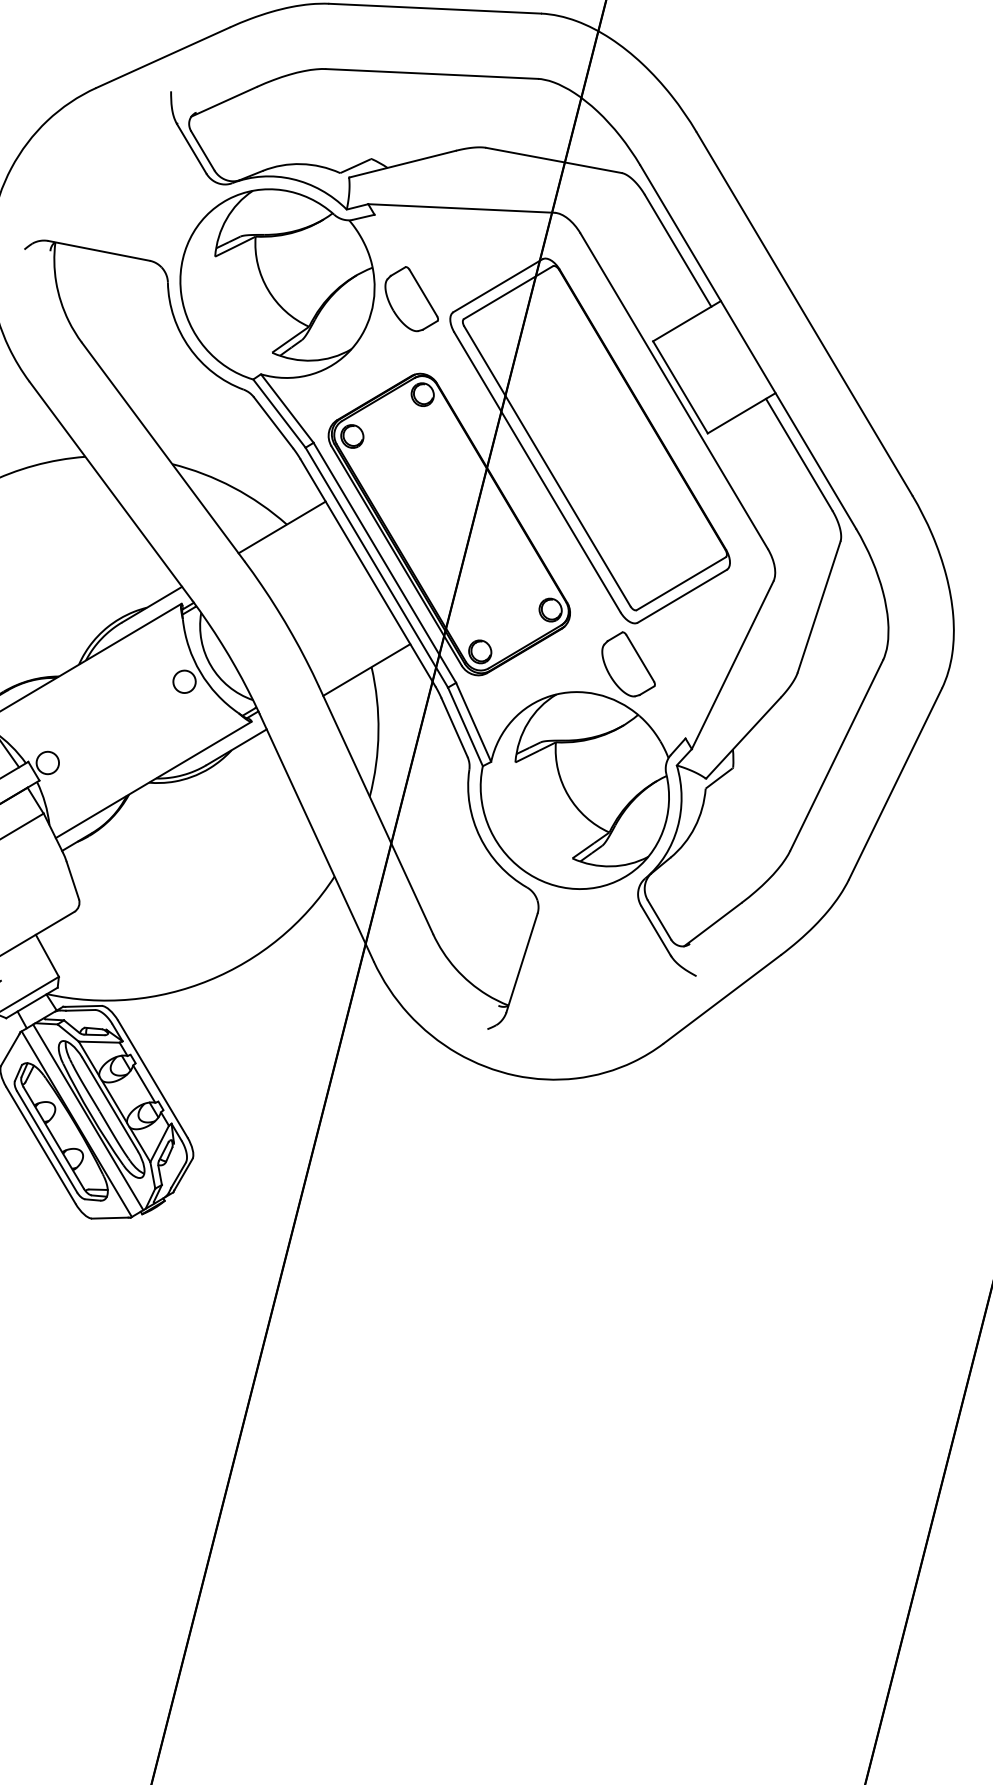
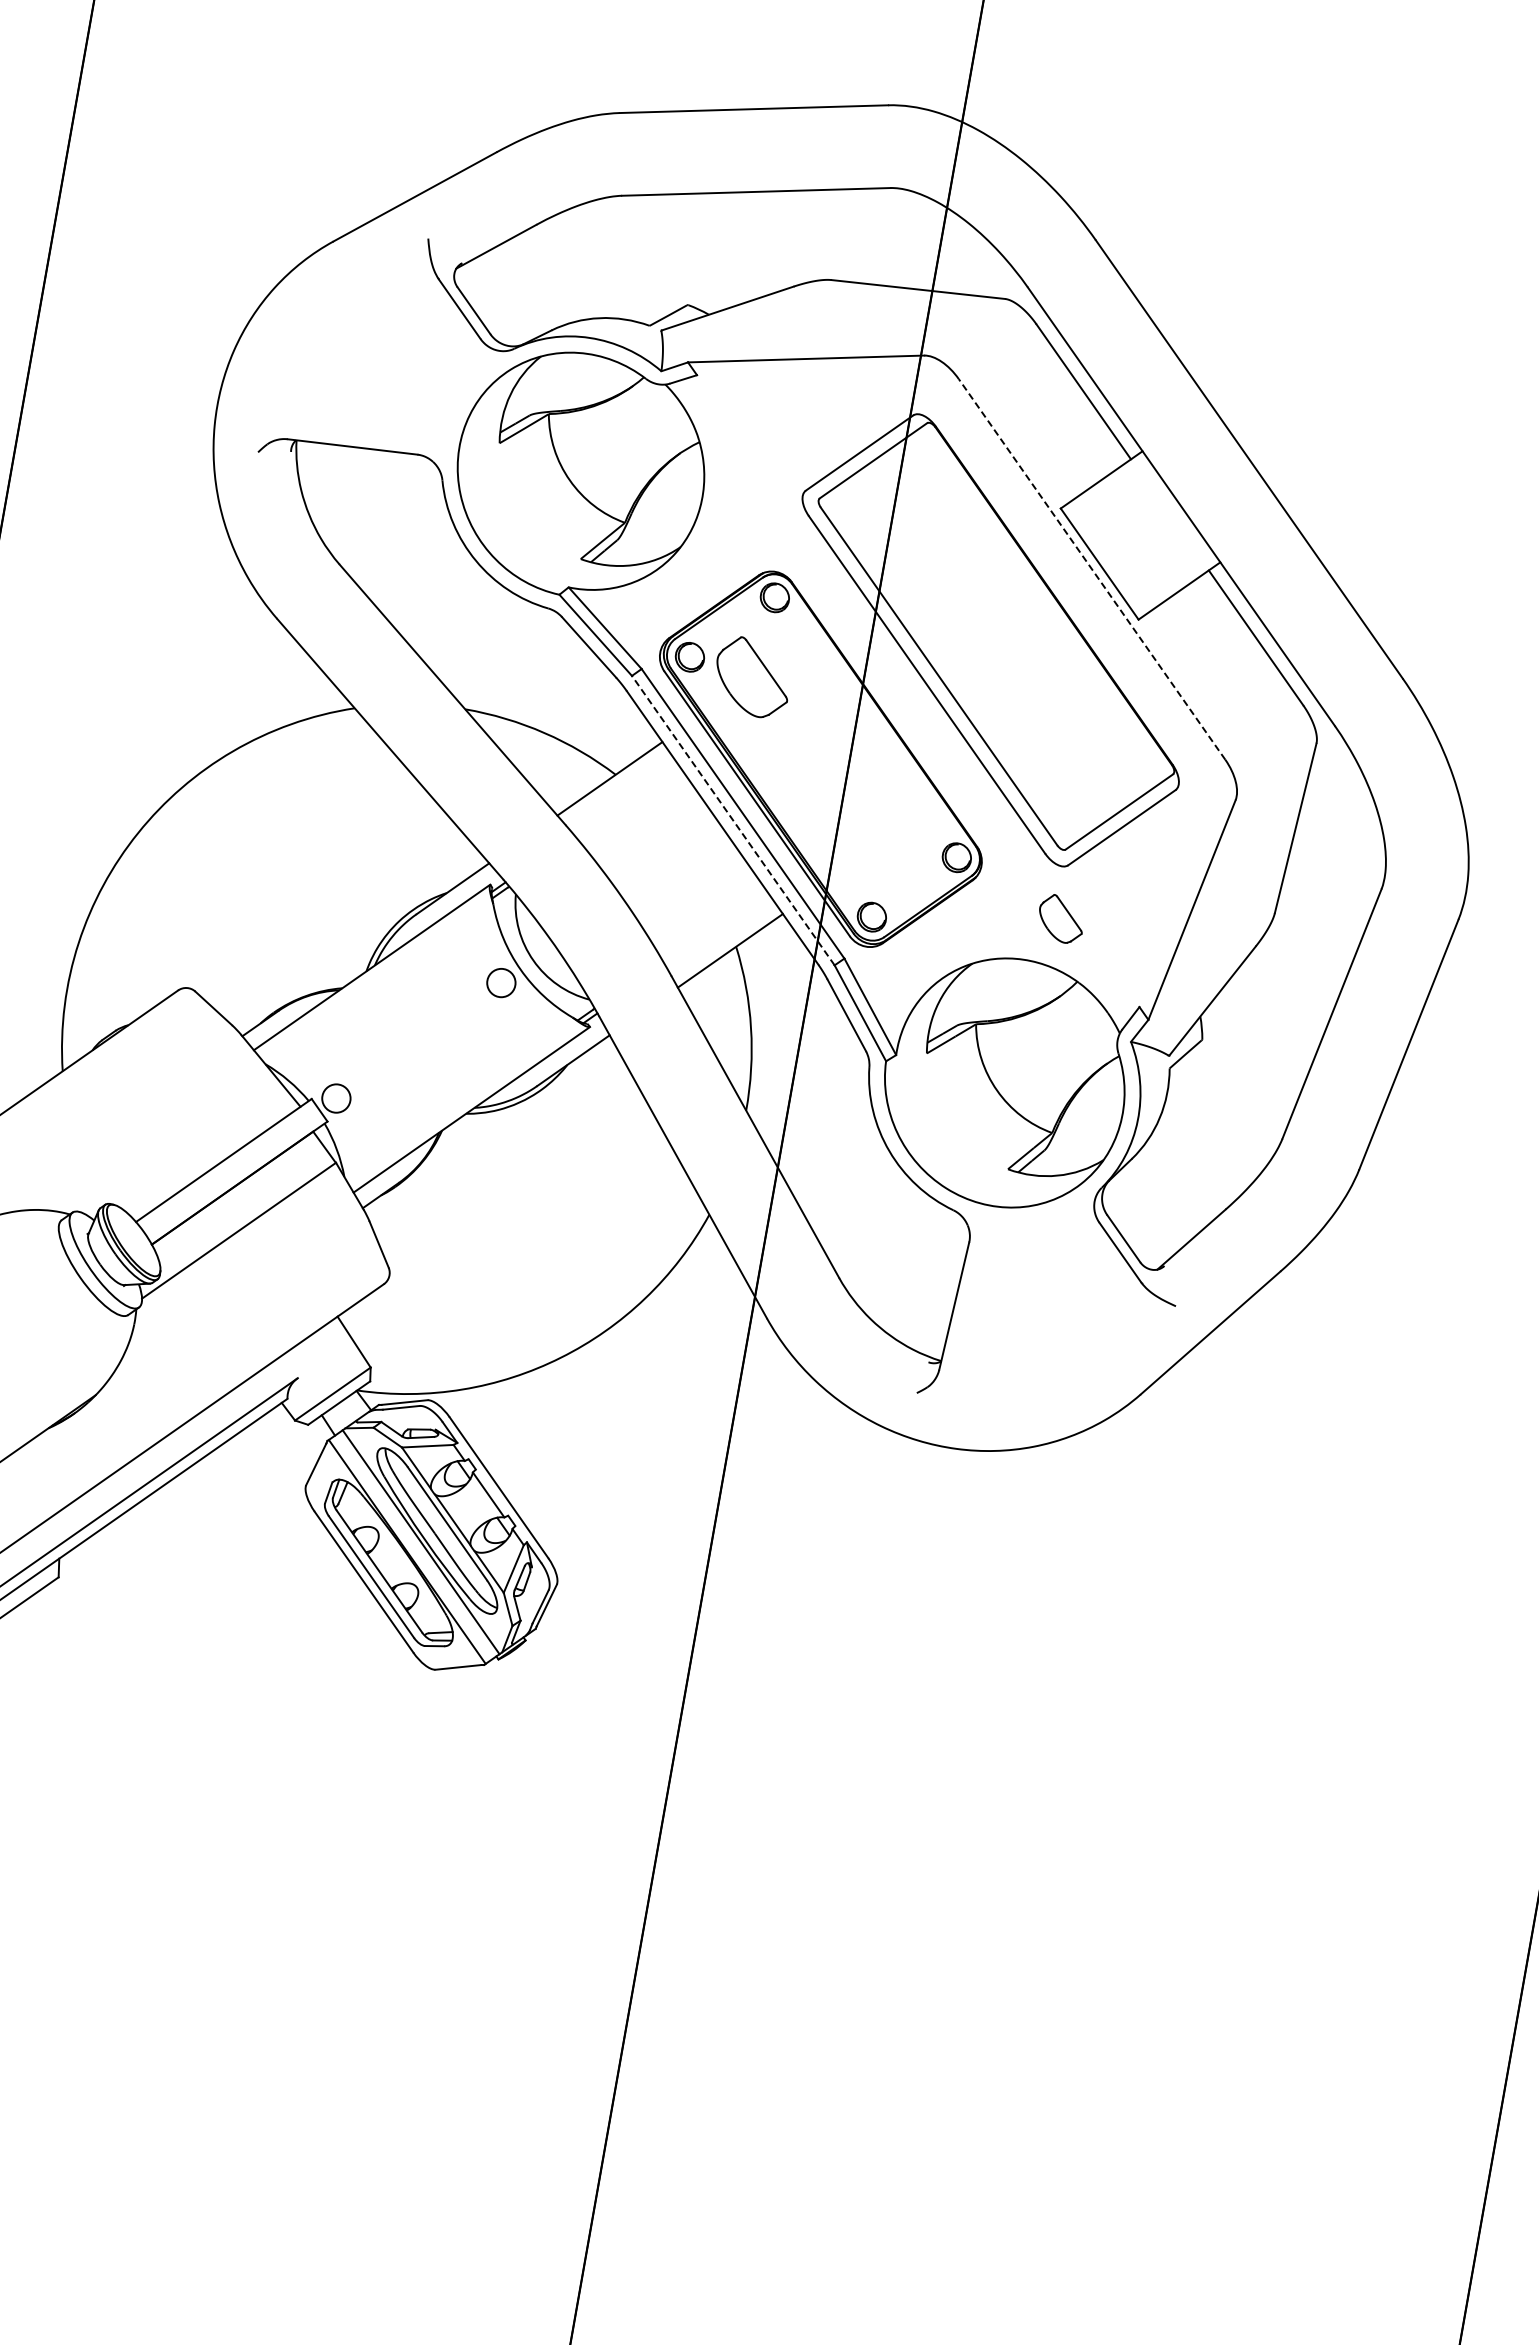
part: (412, 299) -> (752, 677), moved
line: (673, 391) -> (1091, 569), solid -> dashed
line: (376, 567) -> (733, 820), solid -> dashed
part: (628, 664) -> (1060, 918), size x0.6

